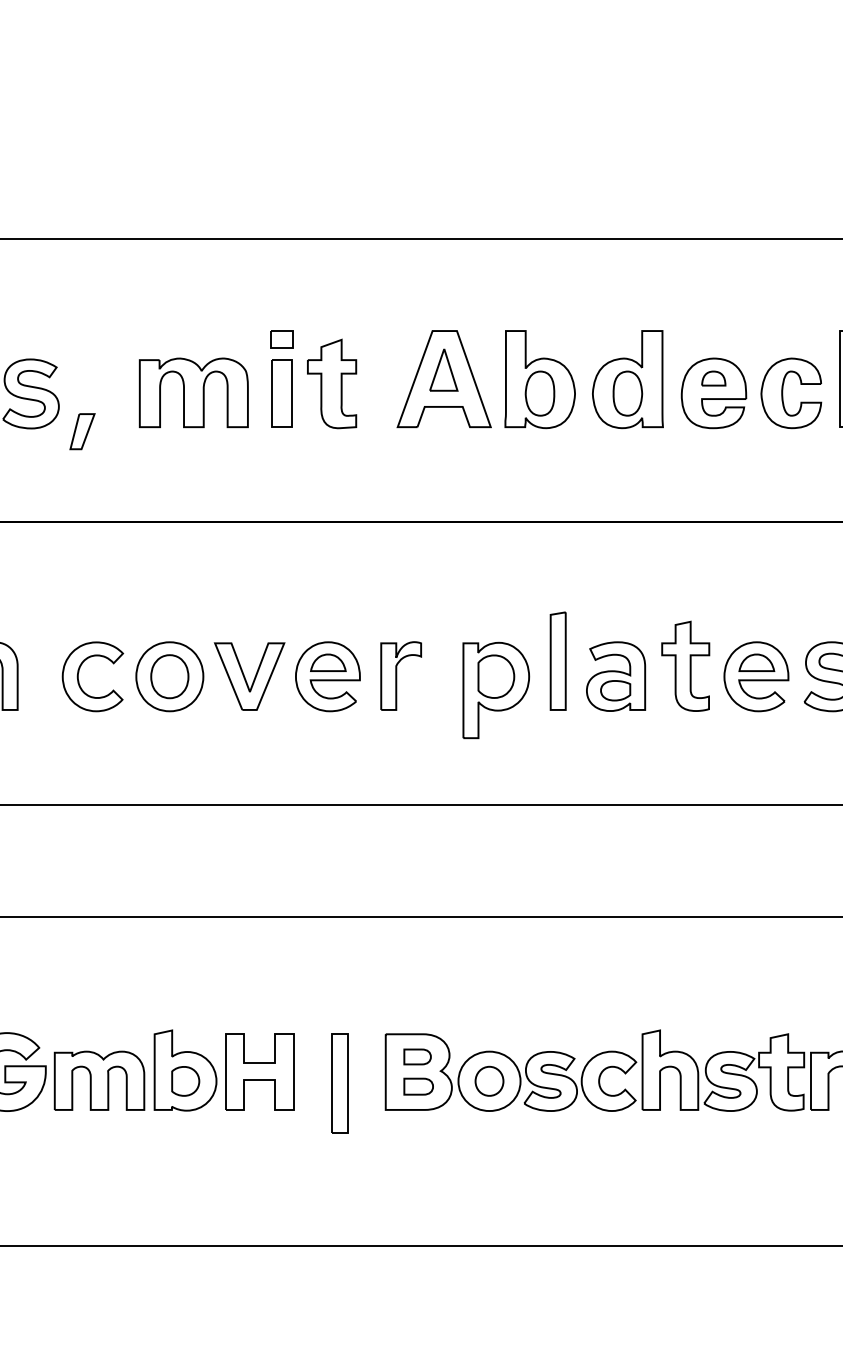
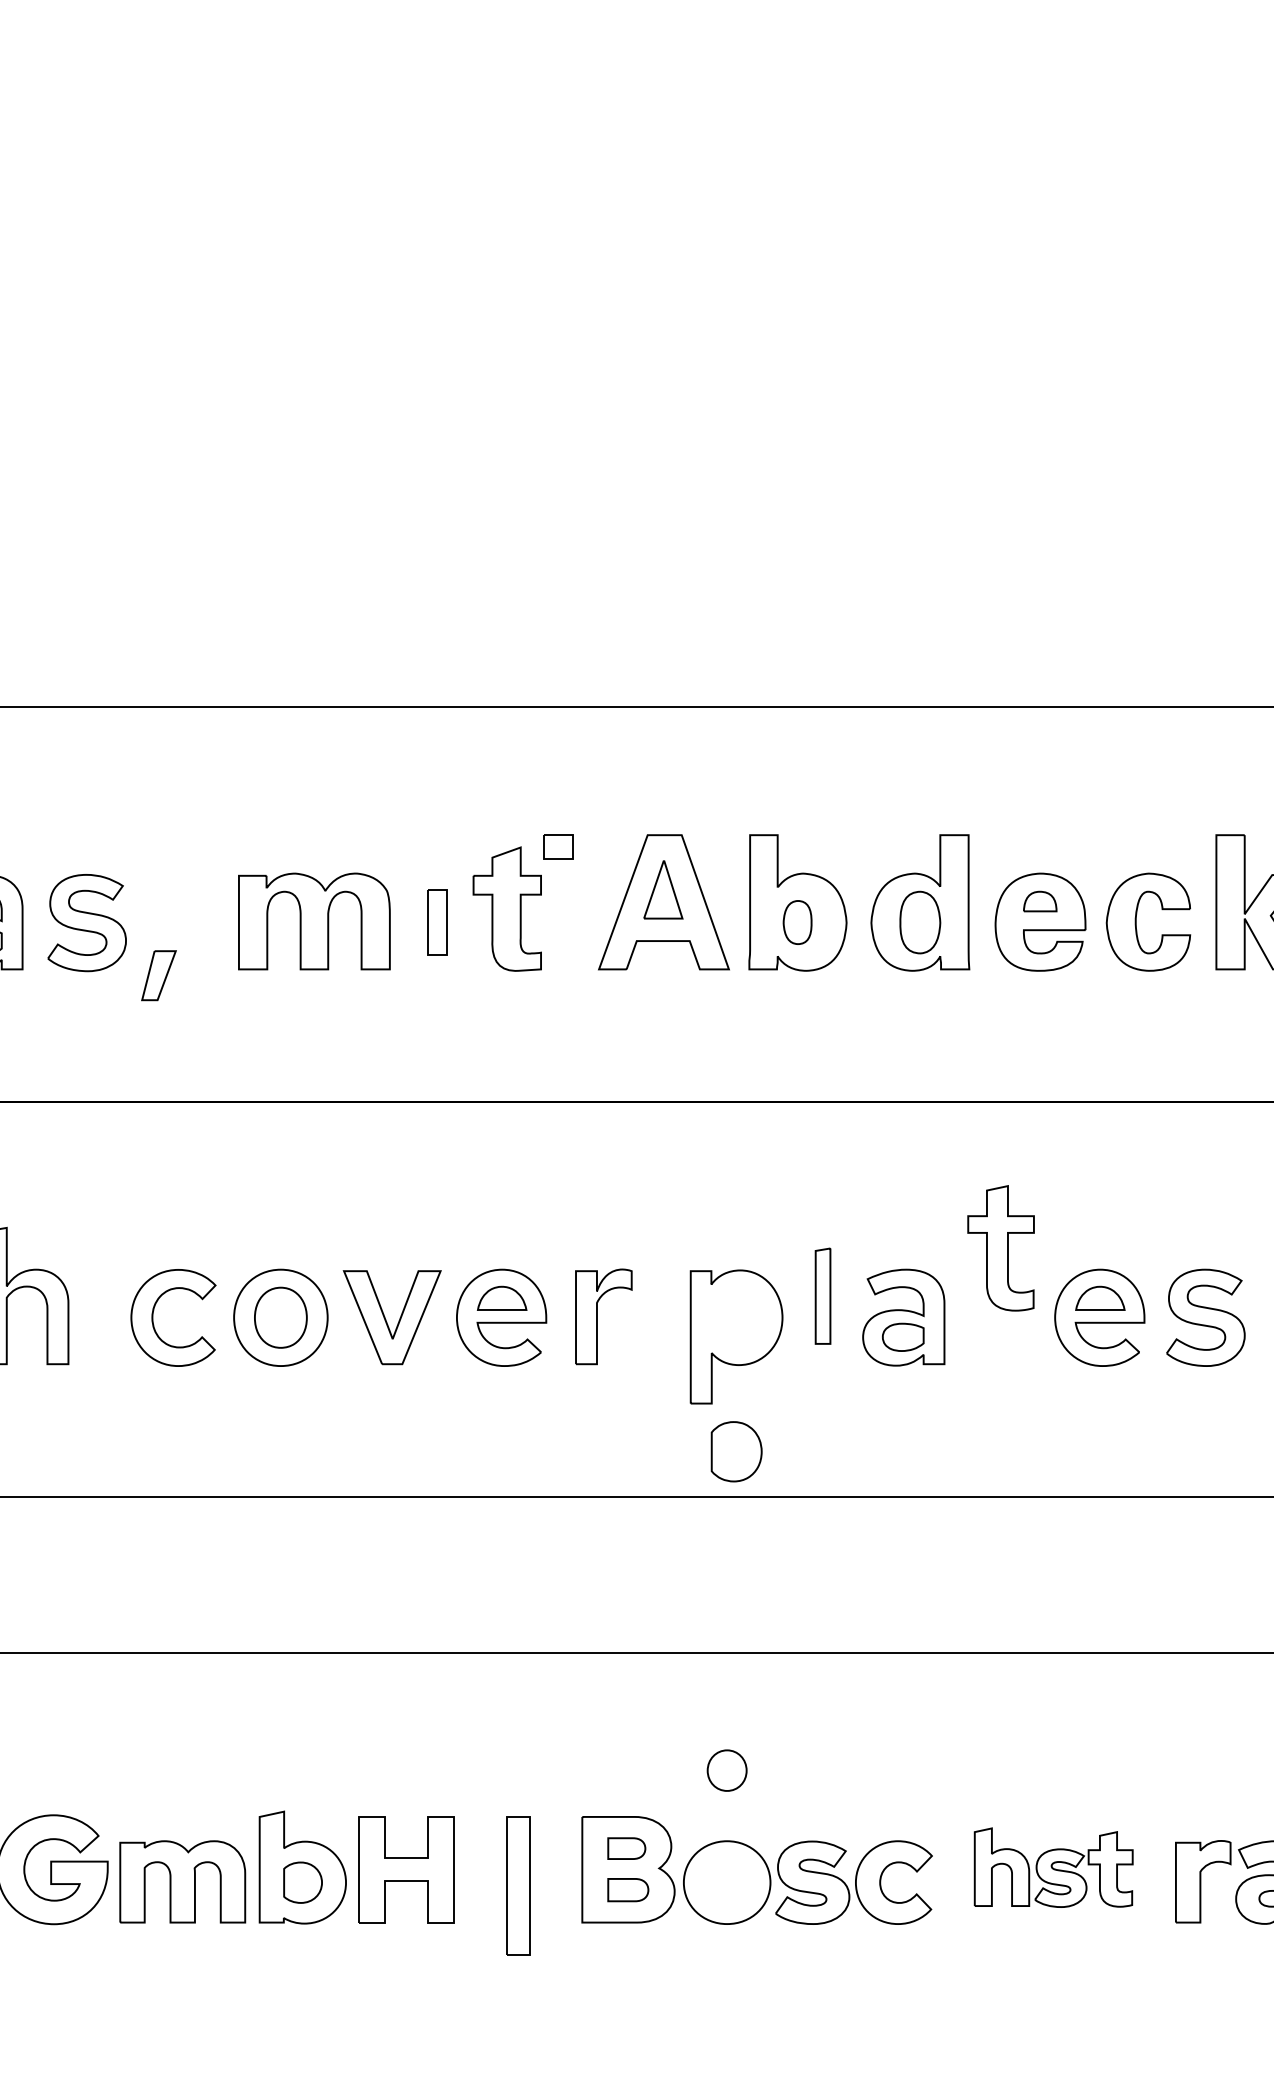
part: (282, 339) -> (558, 846), moved
part: (282, 393) -> (437, 922), size x0.7
part: (539, 393) -> (797, 922), size x0.7
part: (557, 661) -> (822, 1296), size x0.7
part: (685, 666) -> (1000, 1248), moved
part: (496, 676) -> (736, 1451), moved
part: (723, 1070) -> (1053, 1867), size x0.7
part: (489, 1081) -> (726, 1770), moved

